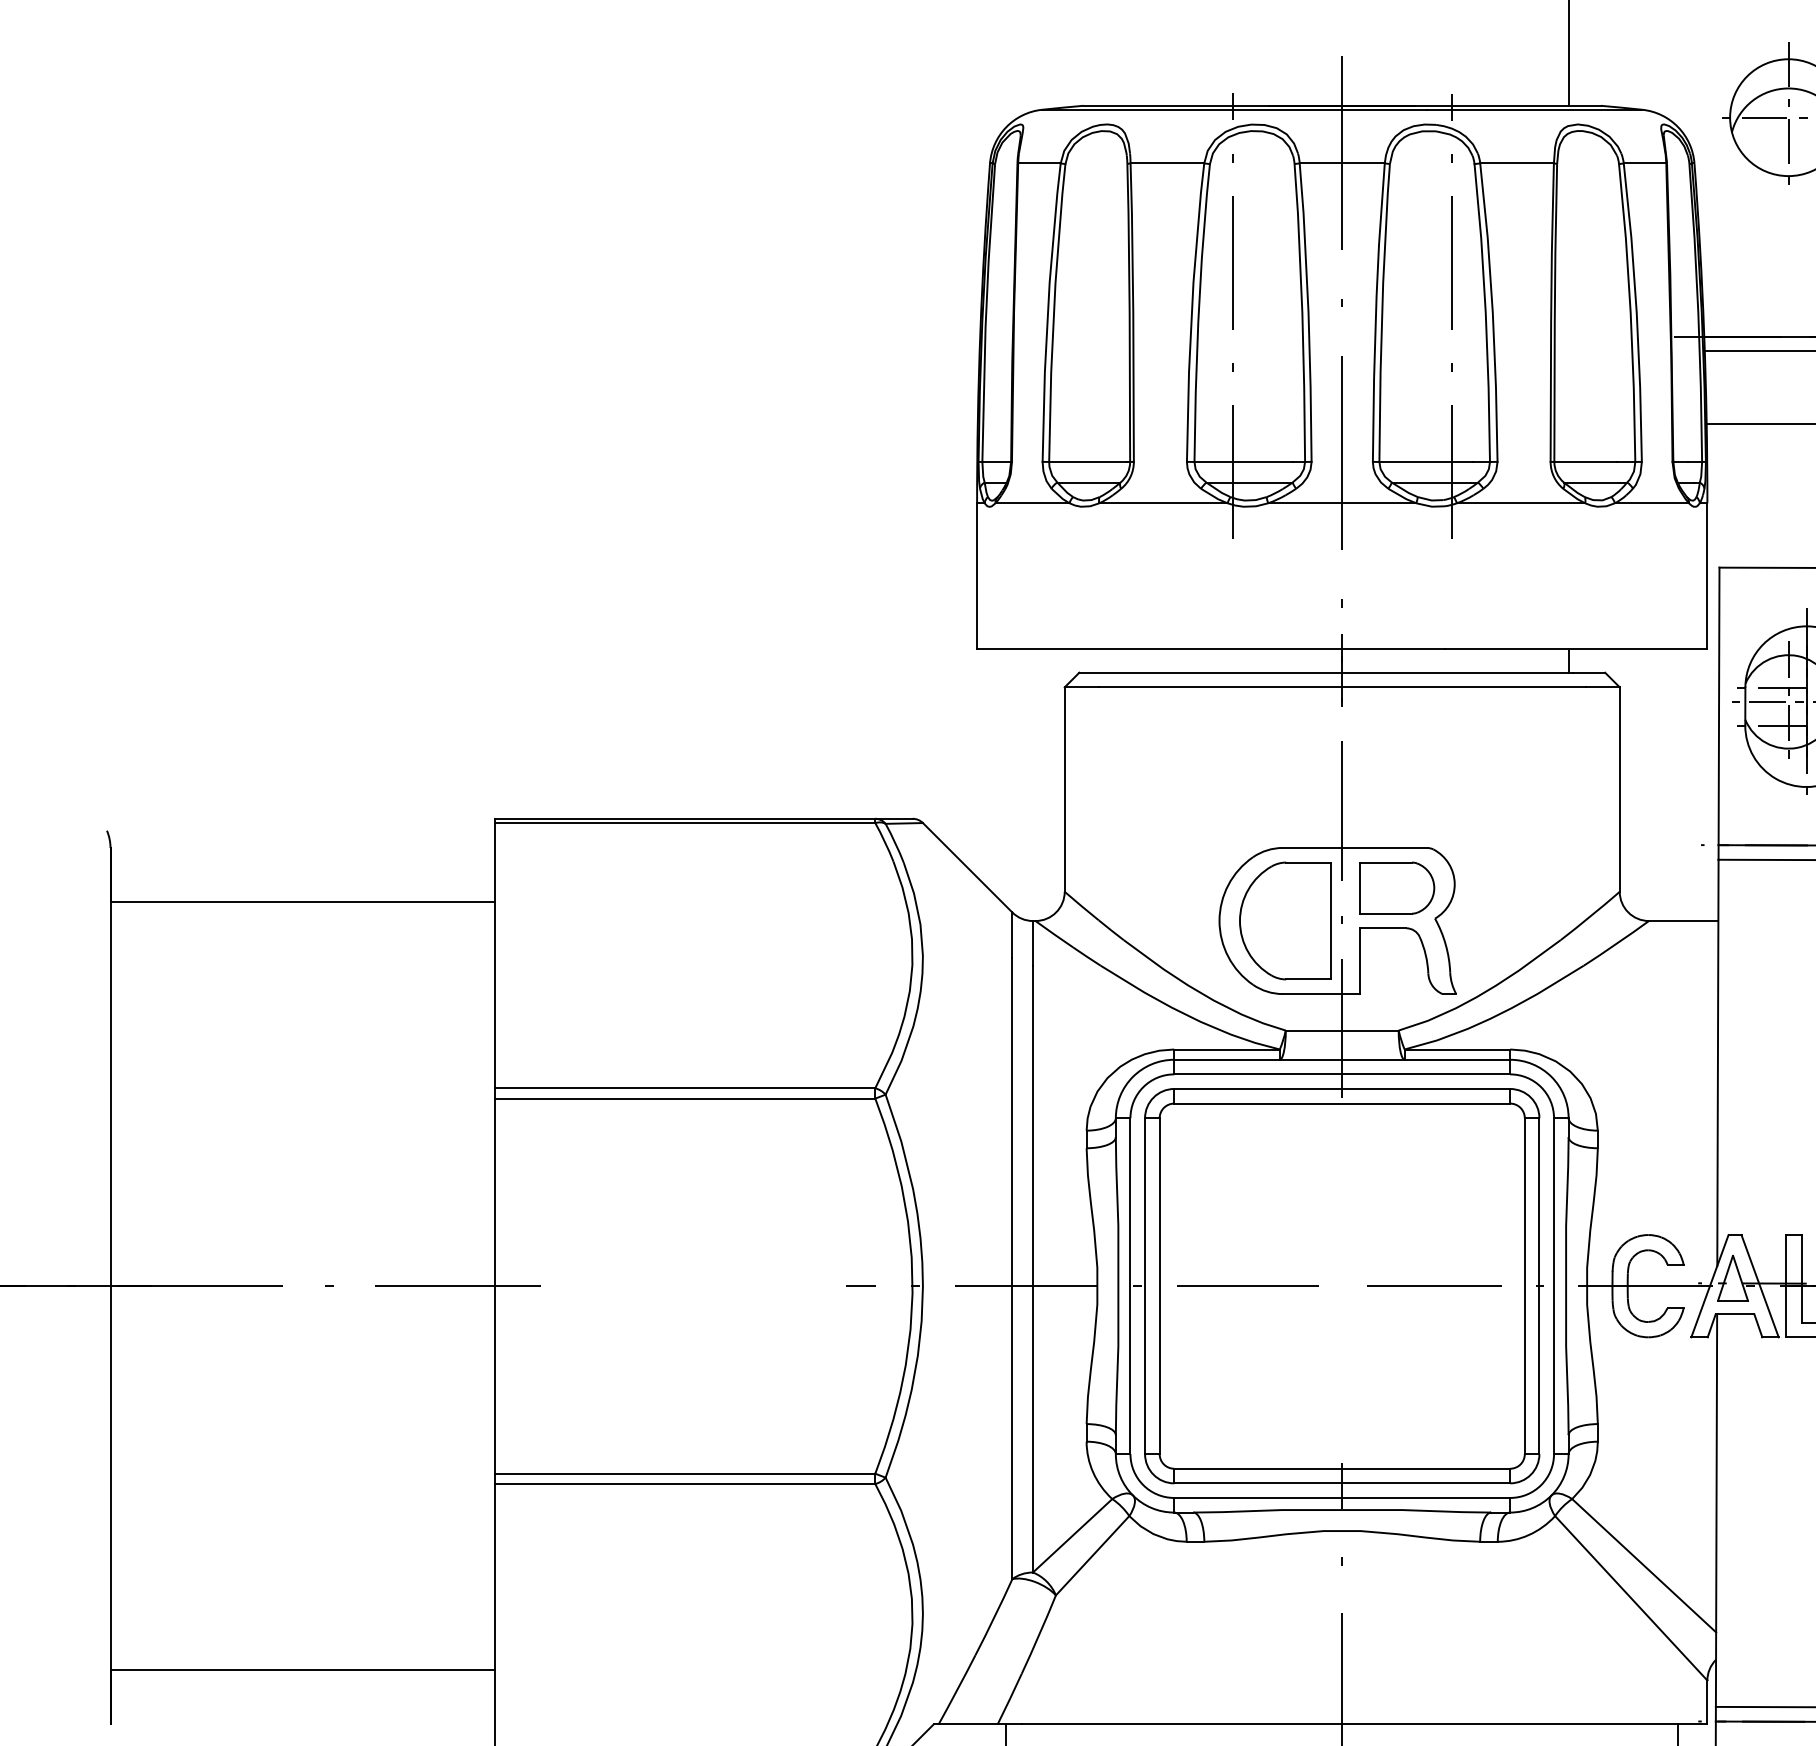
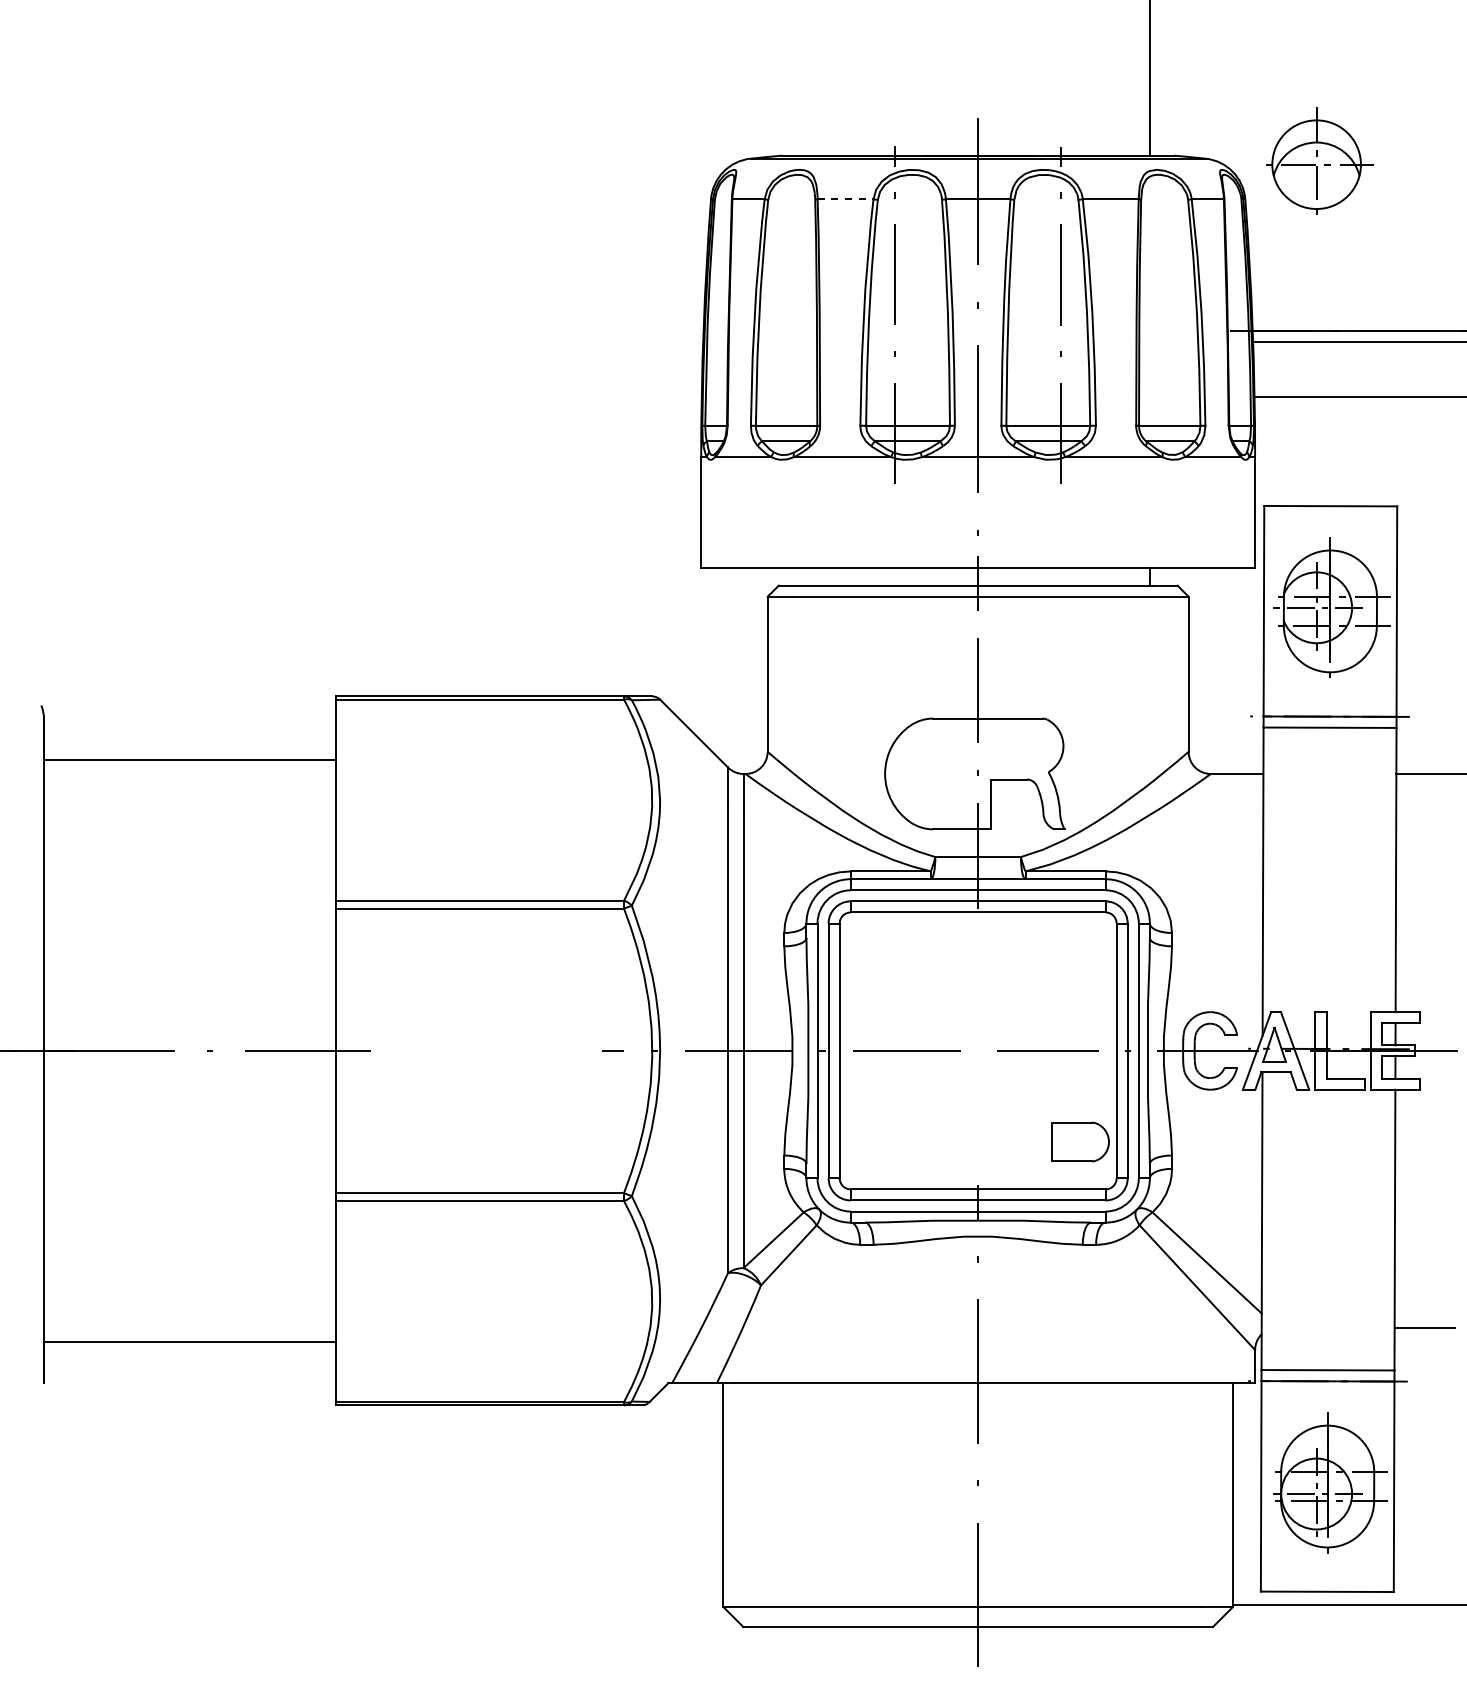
line: (1167, 163) -> (845, 199), solid -> dashed
part: (1396, 887) -> (1080, 1141), moved
part: (1284, 920) -> (934, 773), removed

